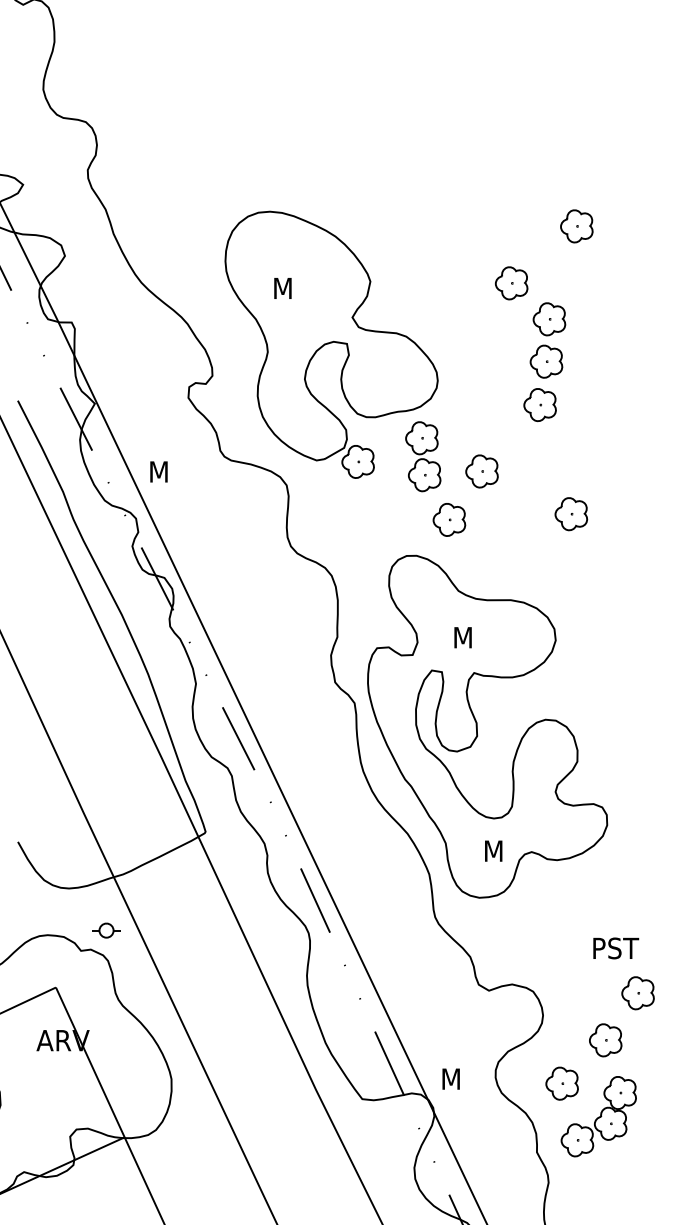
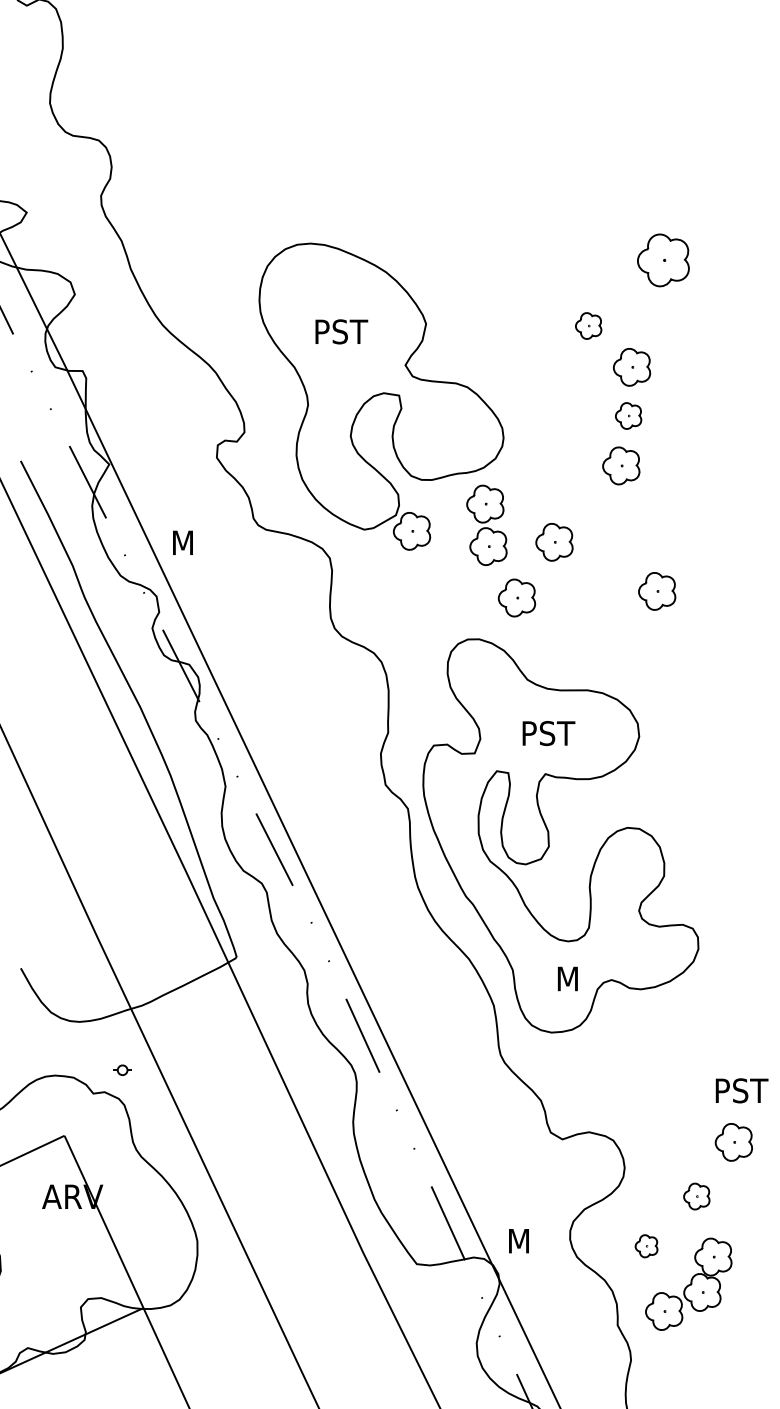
part: (576, 226) -> (663, 260), size x1.4
part: (511, 283) -> (588, 326), size x0.7
text: (297, 288) -> (342, 331), M -> PST
part: (546, 361) -> (628, 415), size x0.7
text: (478, 637) -> (550, 733), M -> PST
part: (106, 930) -> (122, 1070), size x0.6
text: (616, 948) -> (742, 1090), moved
part: (605, 1040) -> (696, 1196), size x0.7
part: (561, 1083) -> (645, 1246), size x0.6

